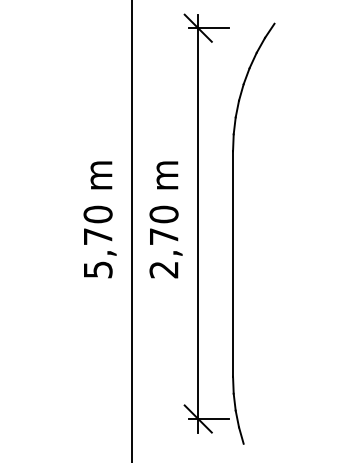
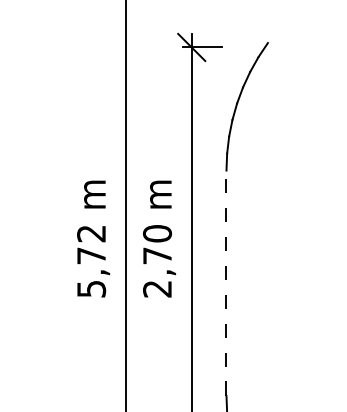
text: (97, 214) -> (90, 233), 5,70 -> 5,72
line: (233, 264) -> (226, 283), solid -> dashed

